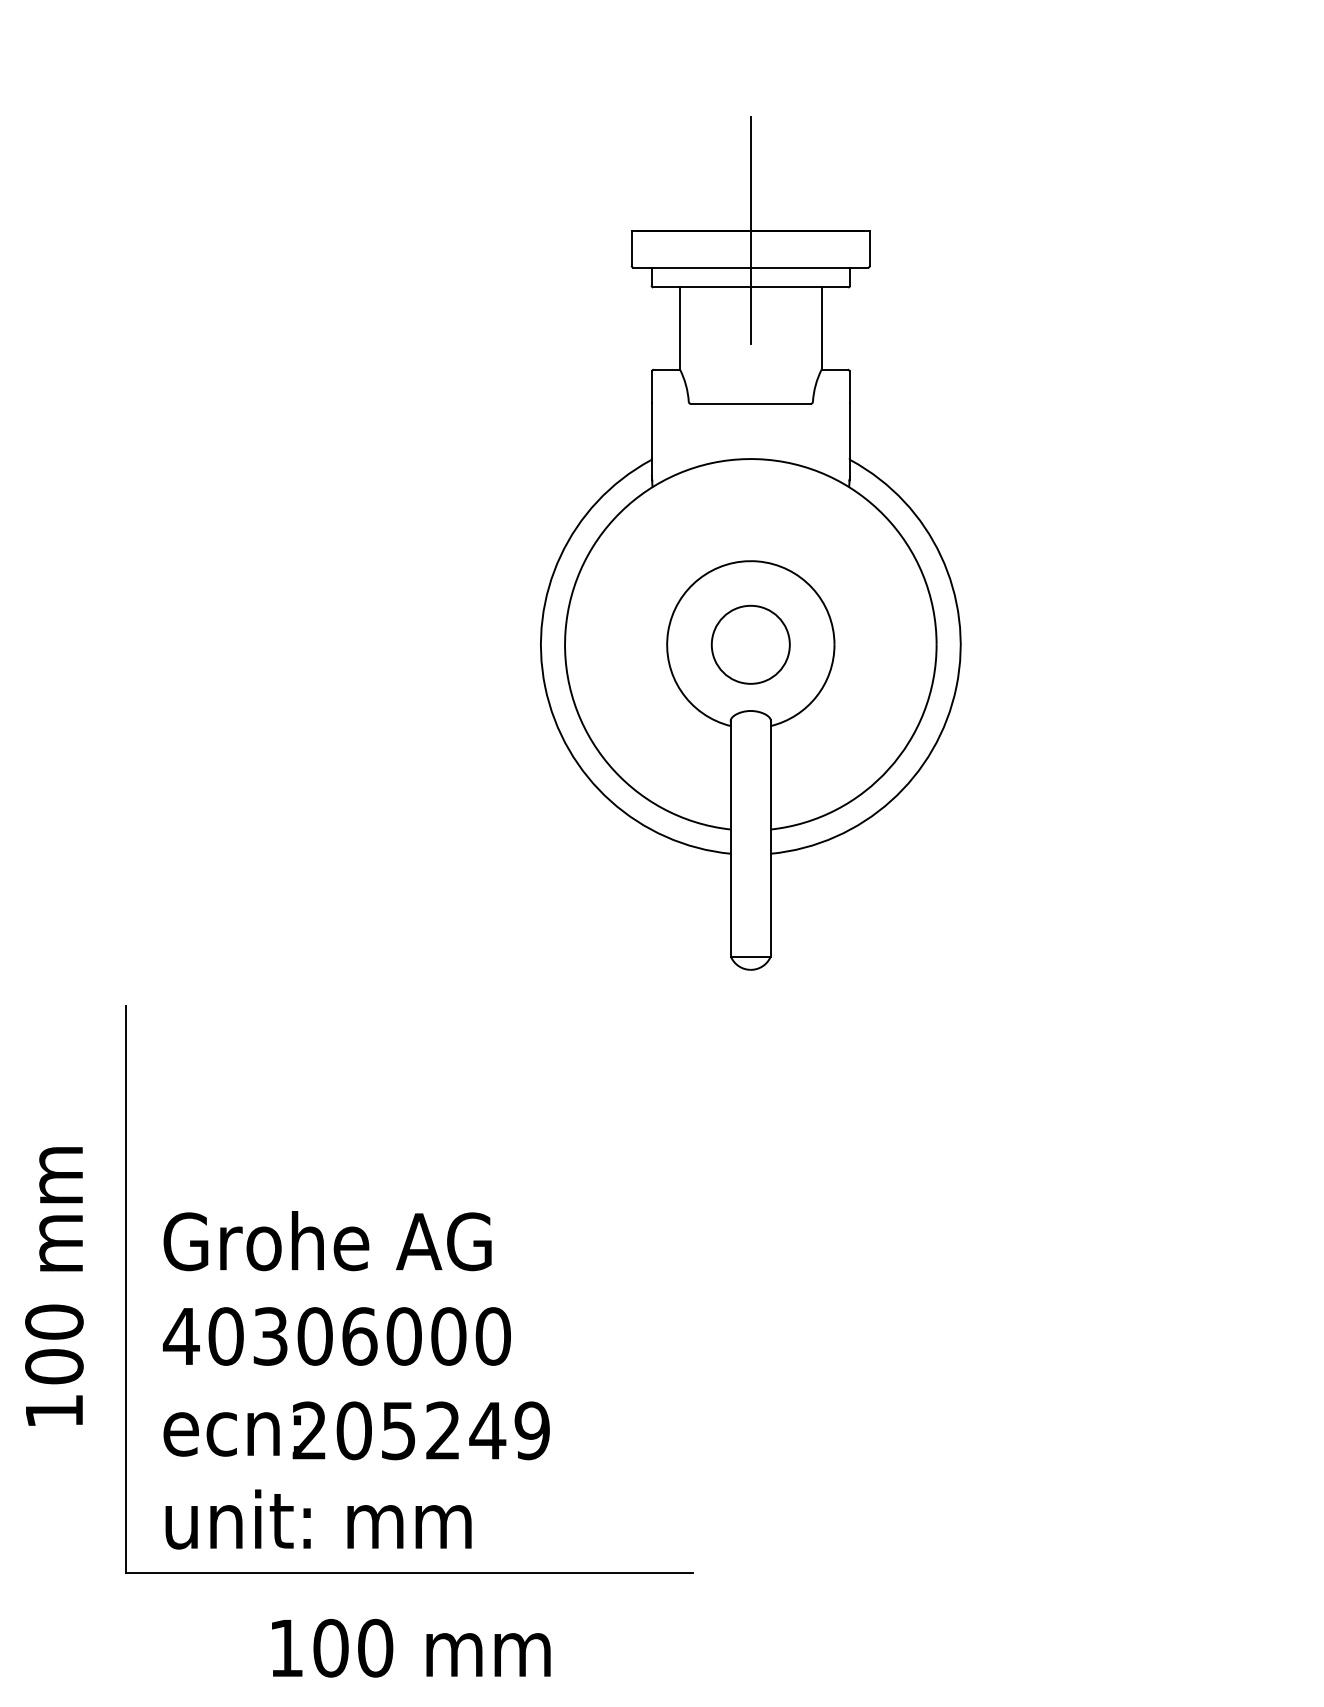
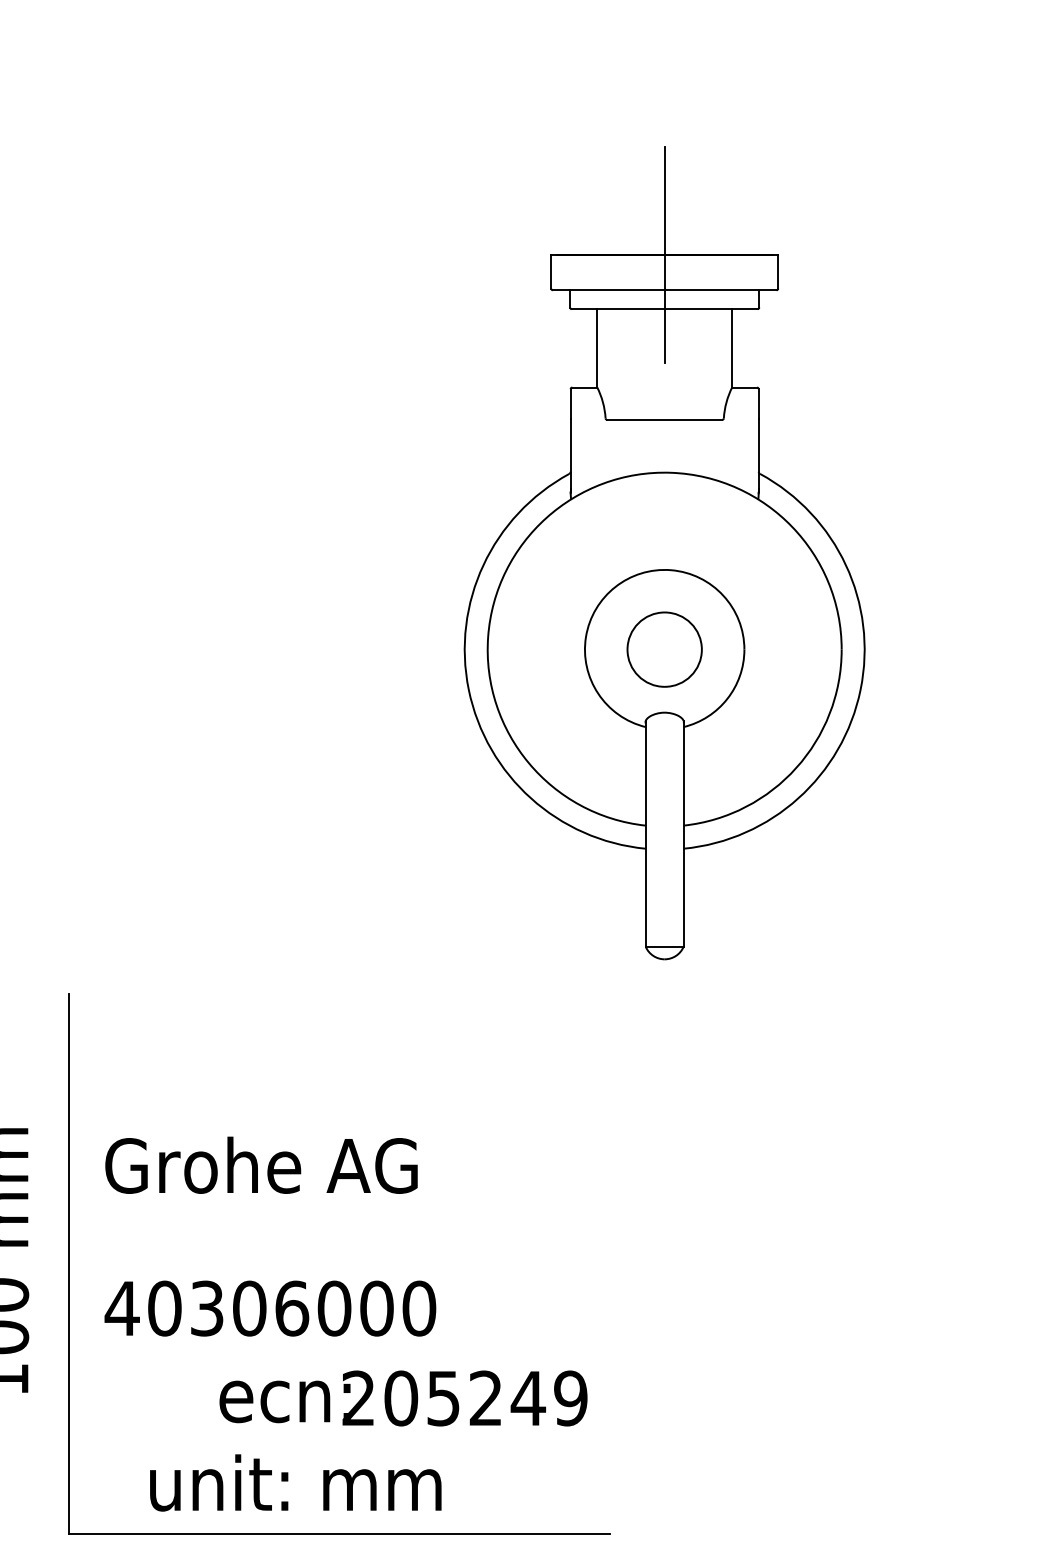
text: (327, 1241) -> (261, 1165), moved
text: (356, 1430) -> (403, 1398), moved
text: (318, 1519) -> (295, 1482), moved

